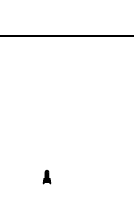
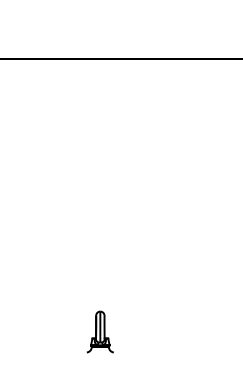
part: (46, 176) -> (99, 330), size x1.67

